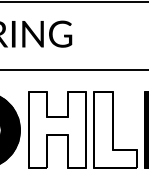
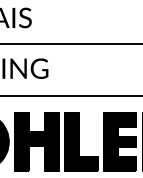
fill: (56, 129) -> (36, 141), added
fill: (115, 129) -> (81, 141), added

